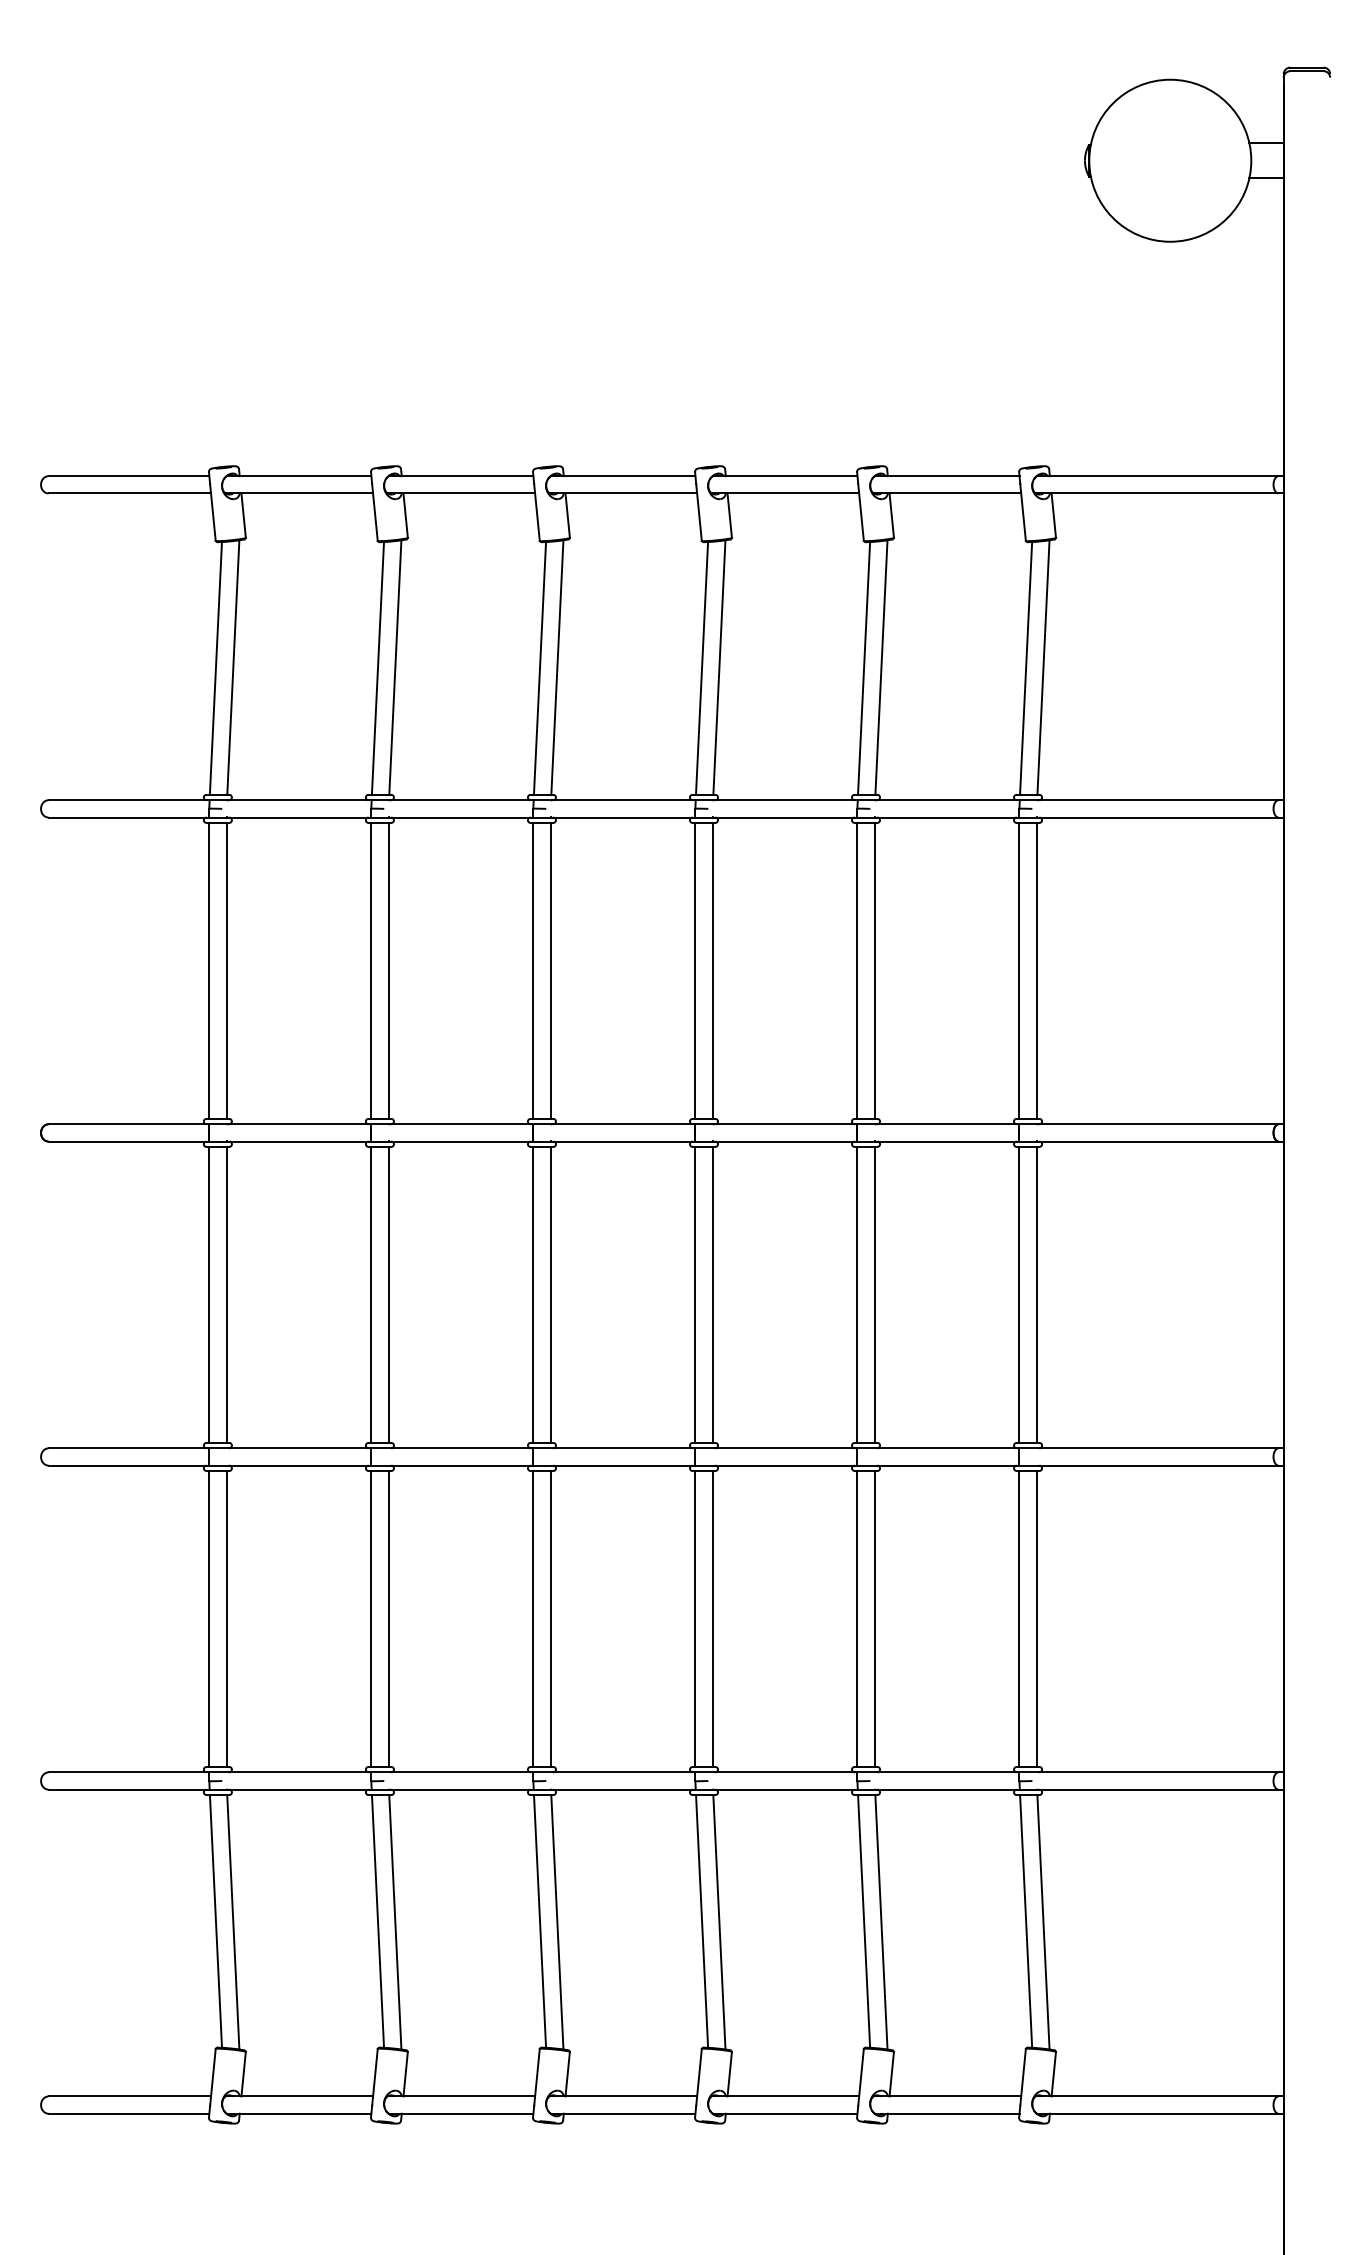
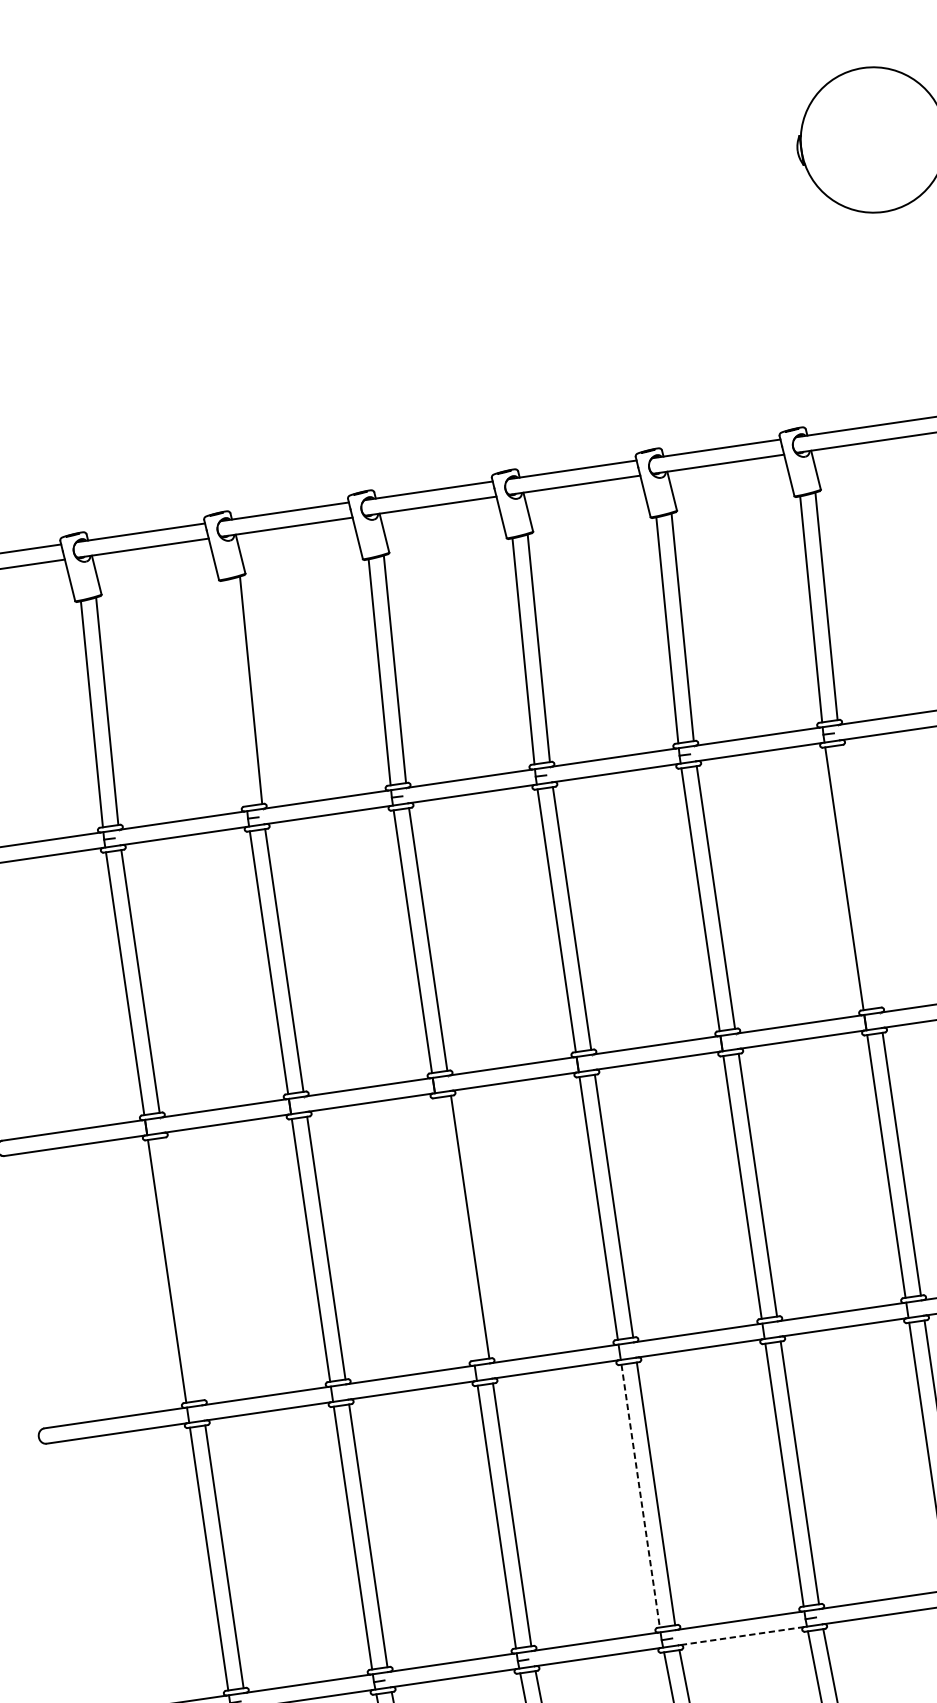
line: (377, 668) -> (235, 693), removed
line: (1036, 970) -> (859, 876), removed
line: (226, 1294) -> (182, 1268), removed
line: (533, 1294) -> (454, 1229), removed
line: (695, 1618) -> (640, 1495), solid -> dashed
line: (784, 1789) -> (741, 1635), solid -> dashed

